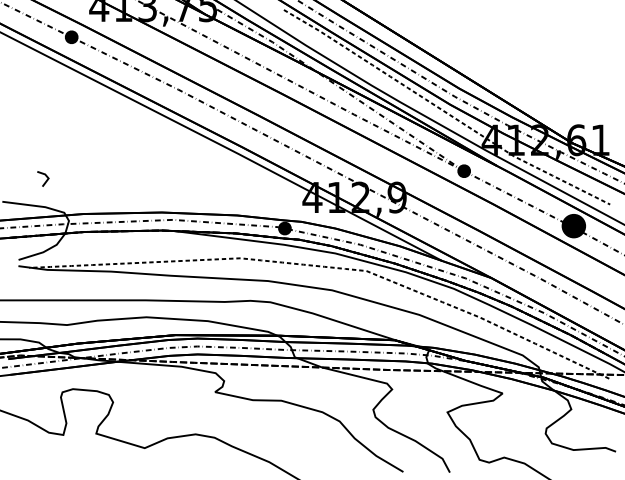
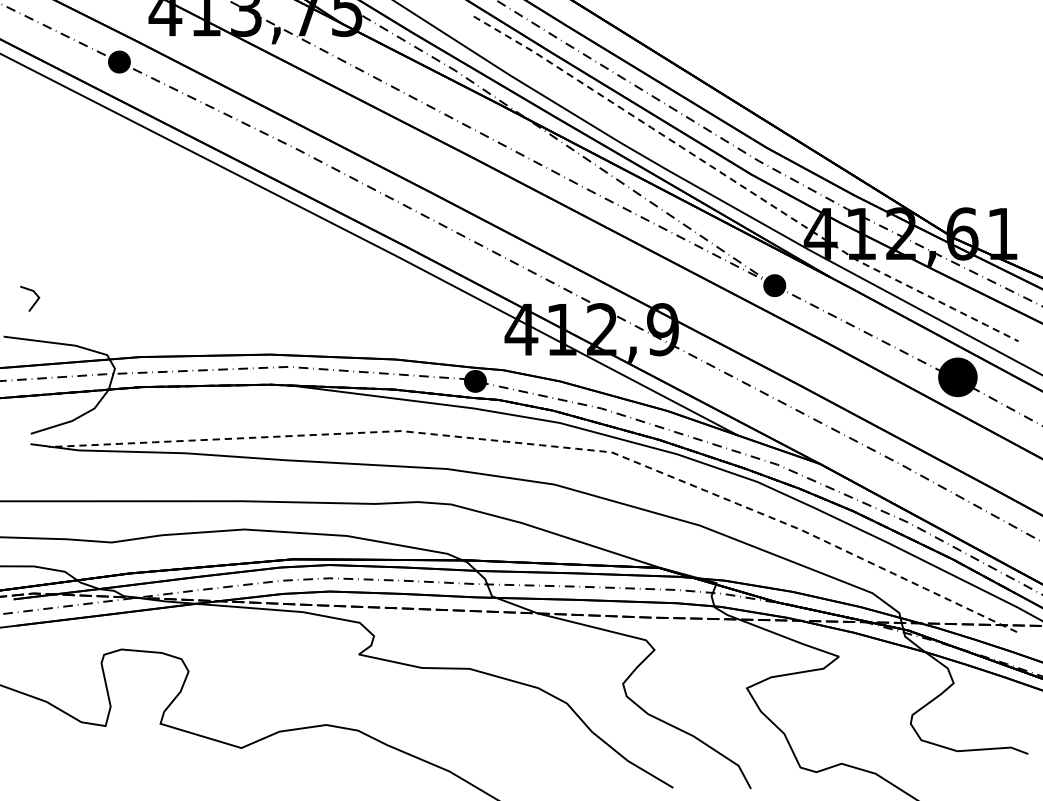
line: (45, 176) -> (33, 294), moved

